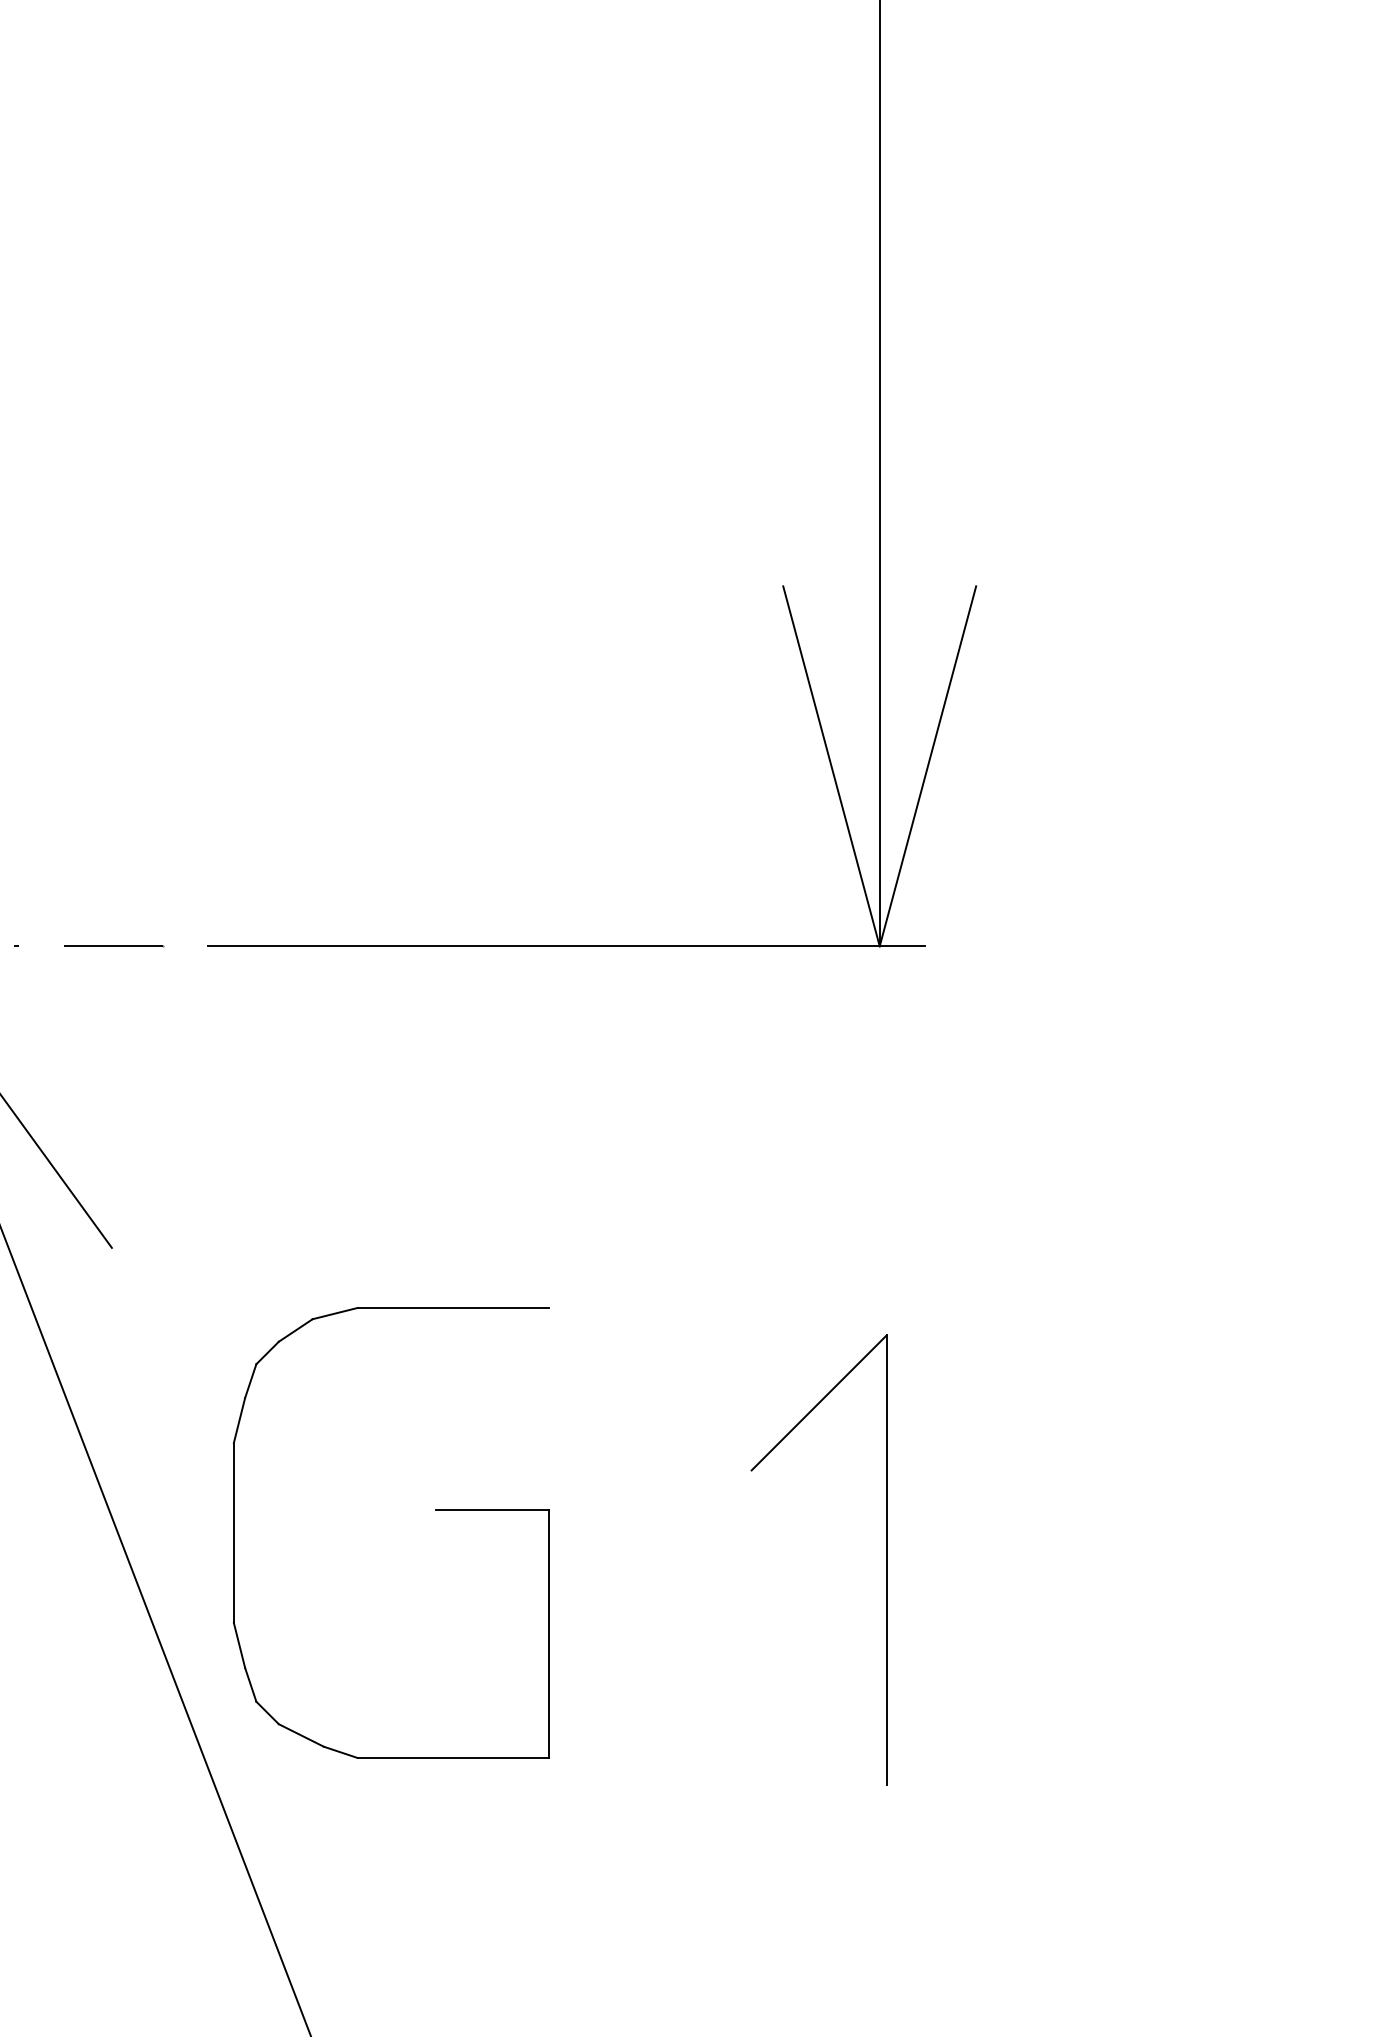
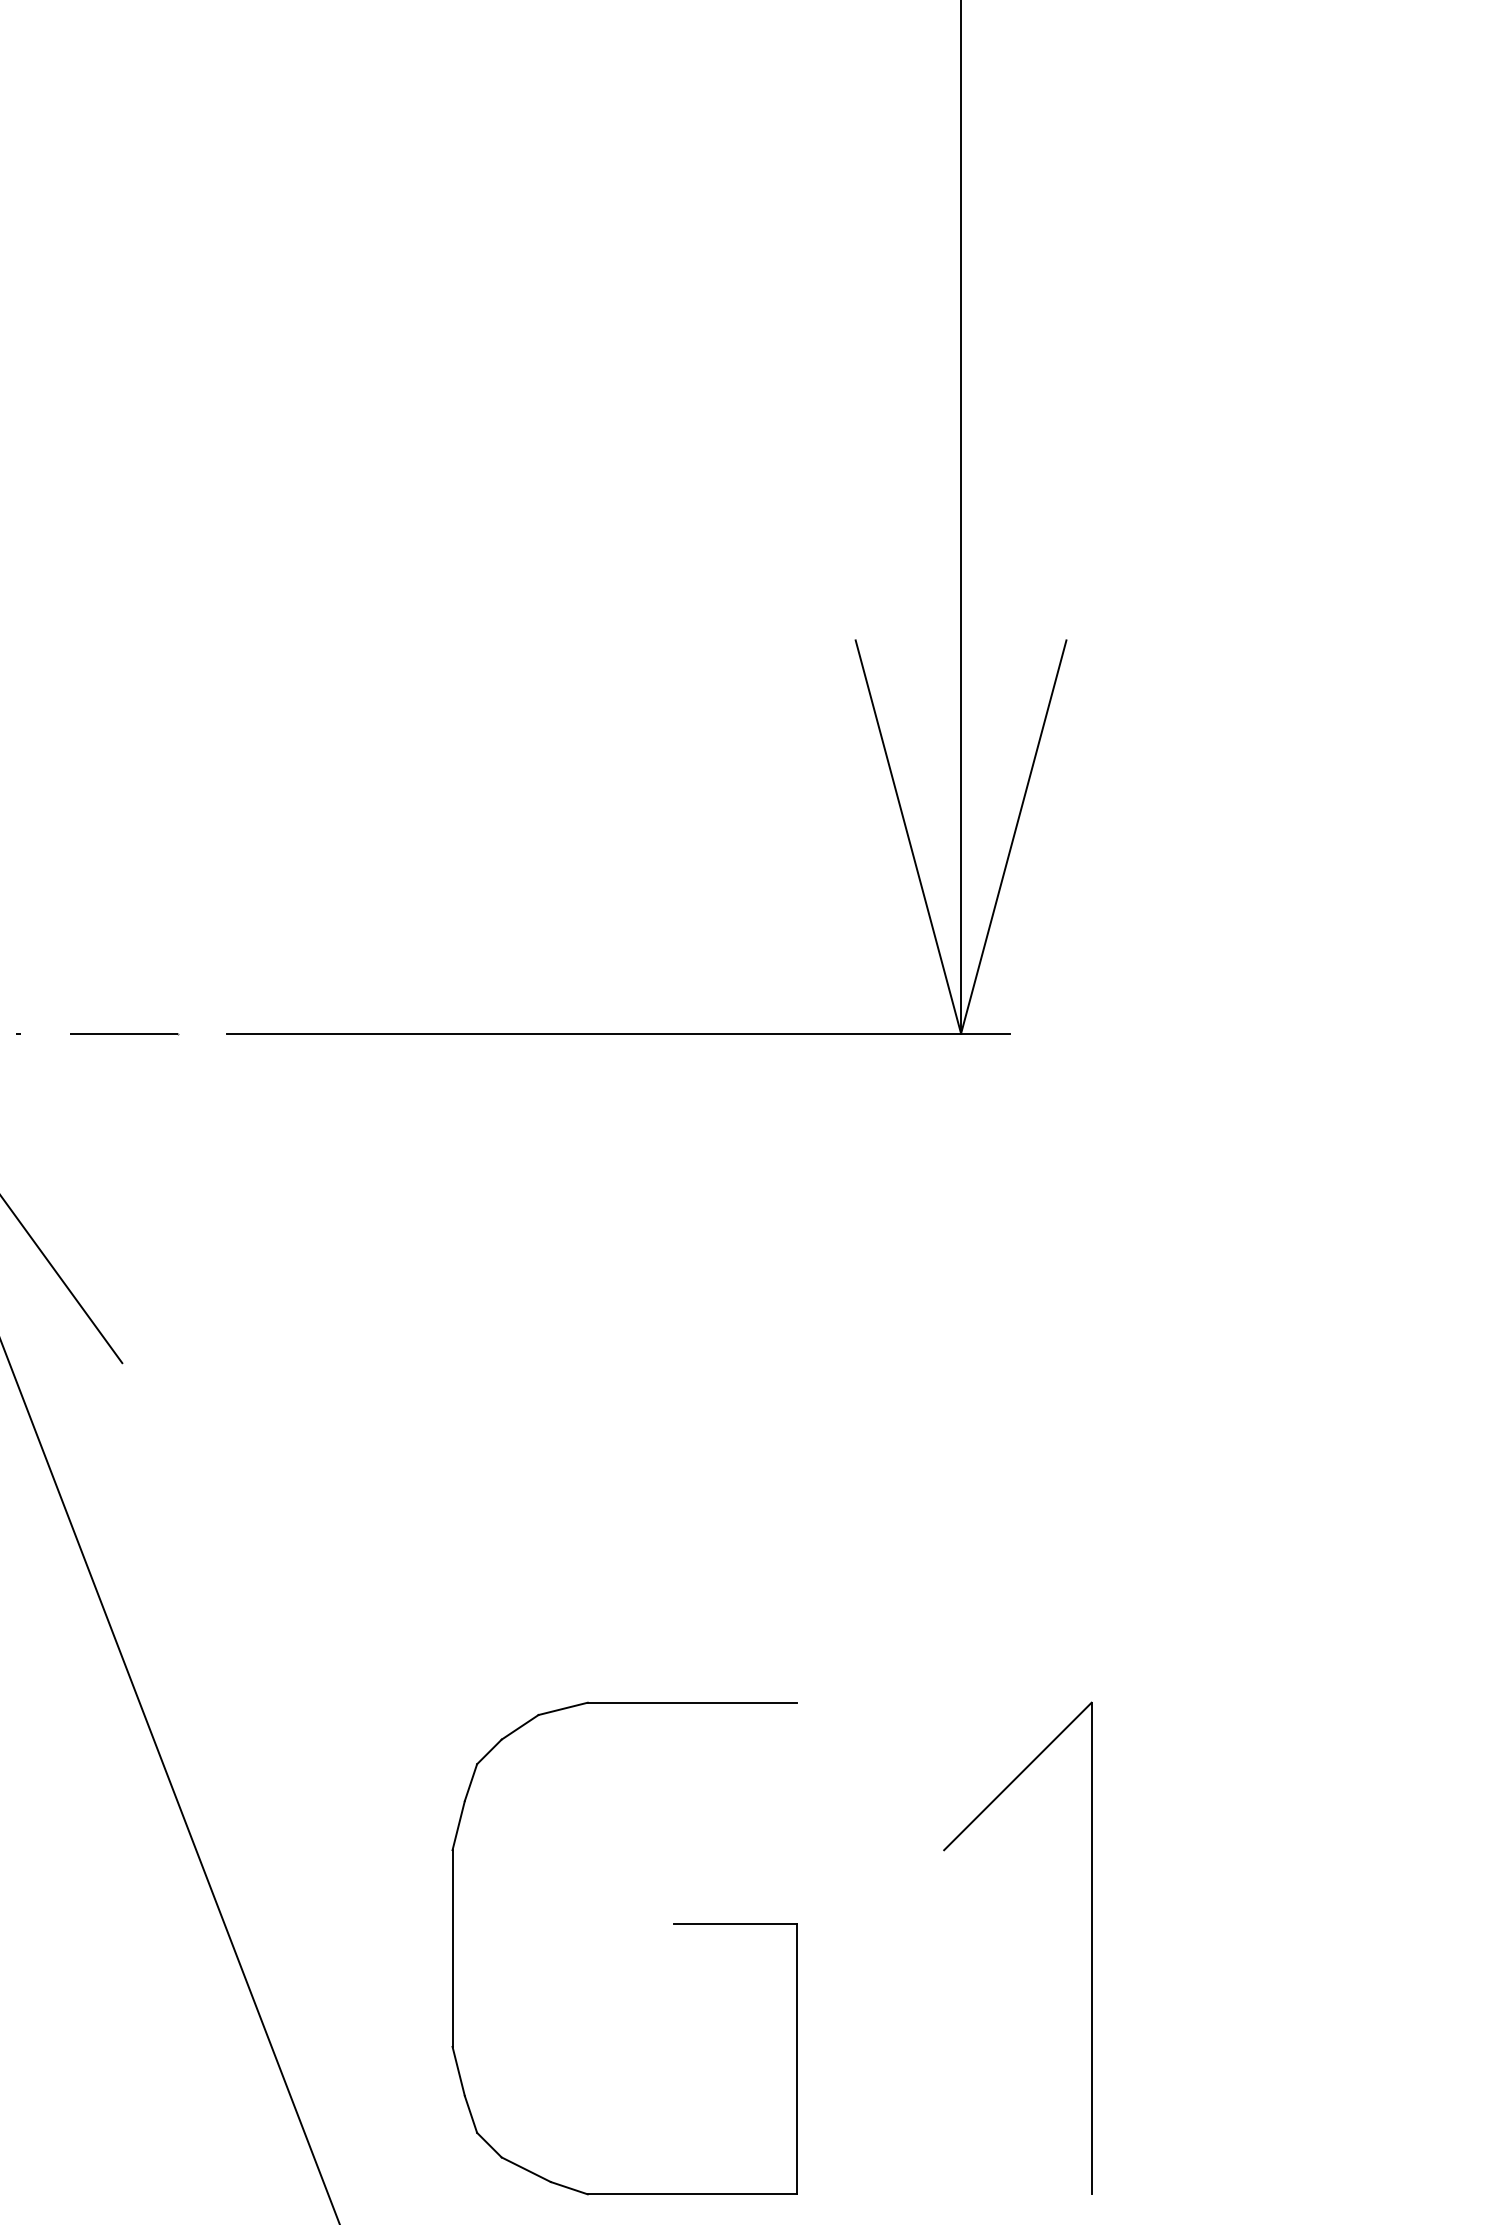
part: (436, 1510) -> (673, 1924), moved
part: (886, 1559) -> (1091, 1947), moved

